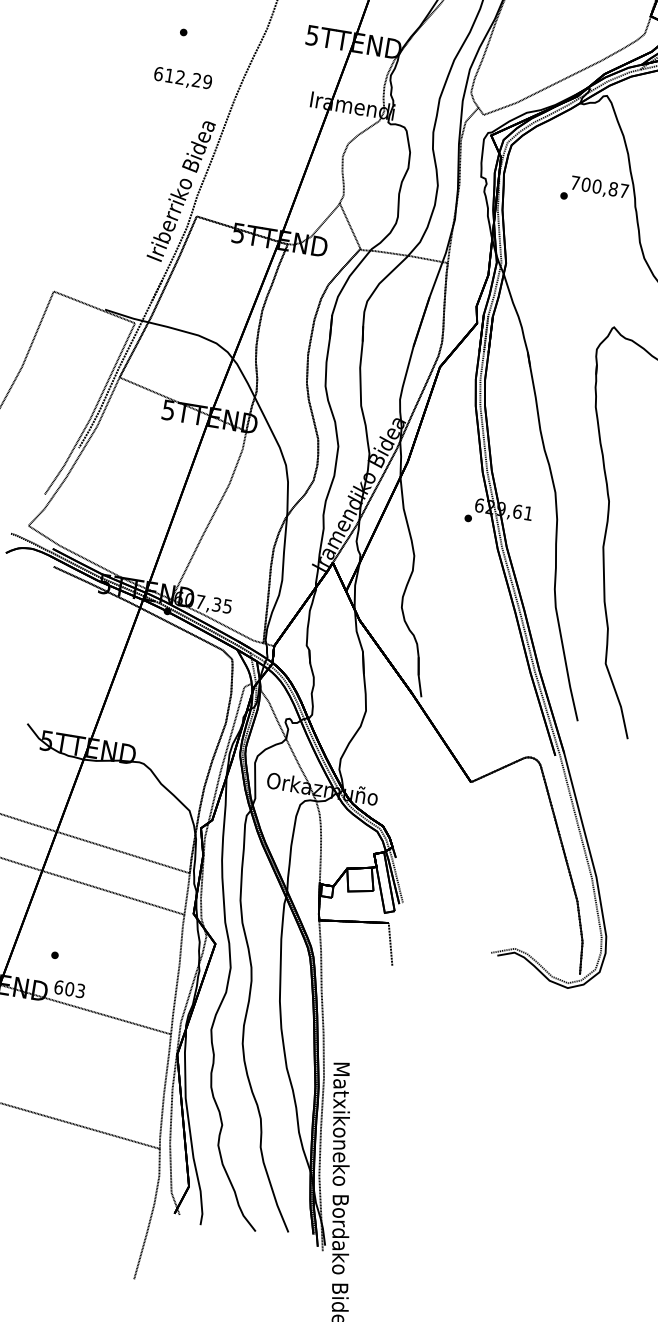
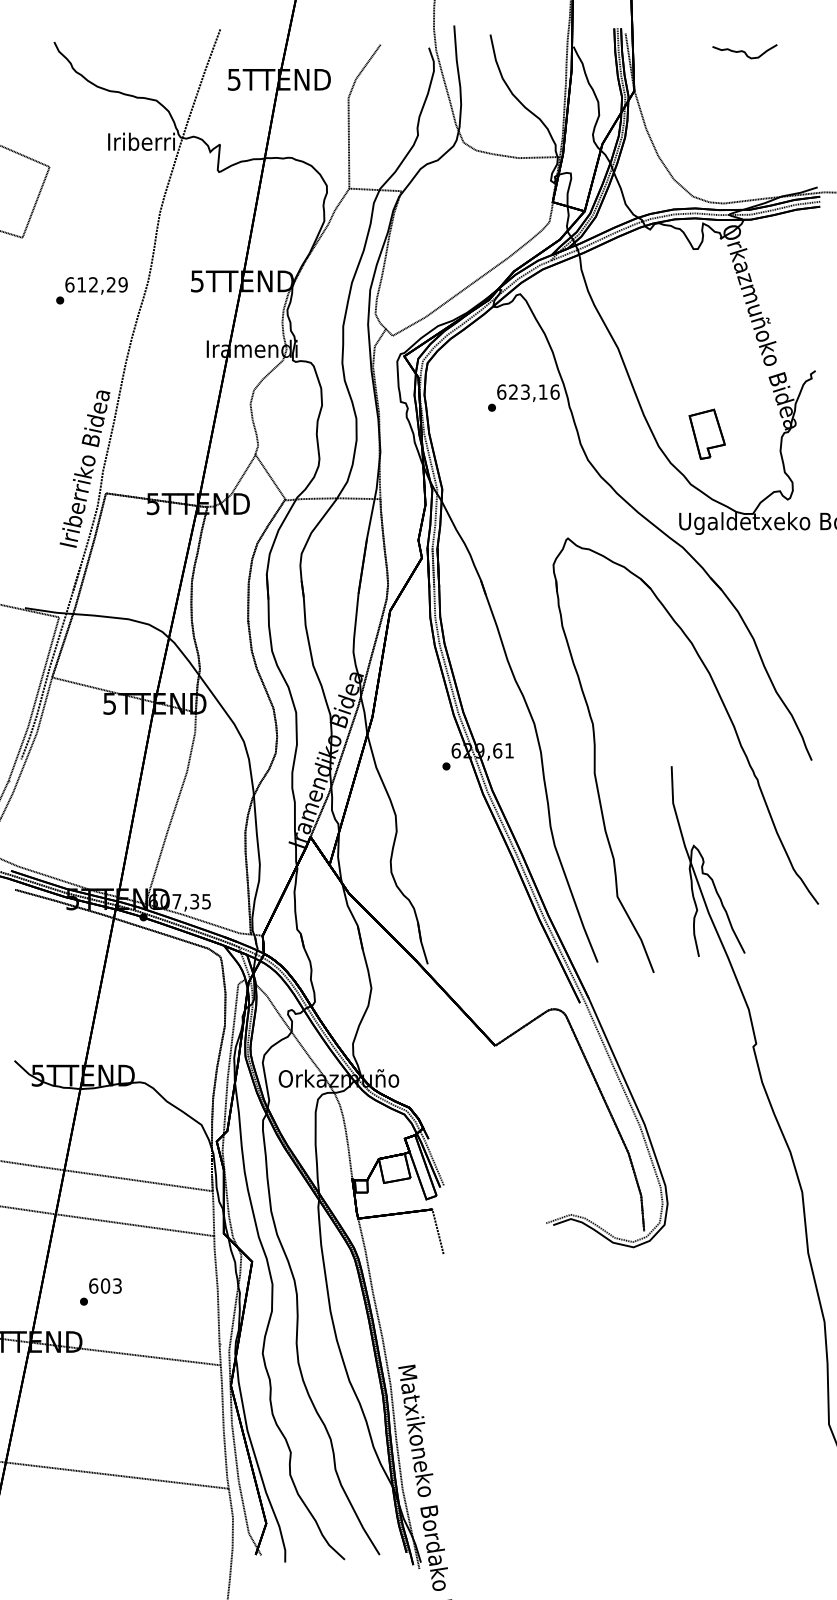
text: (183, 78) -> (96, 285), moved
text: (599, 186) -> (528, 391), 700,87 -> 623,16
text: (69, 988) -> (105, 1285), moved

